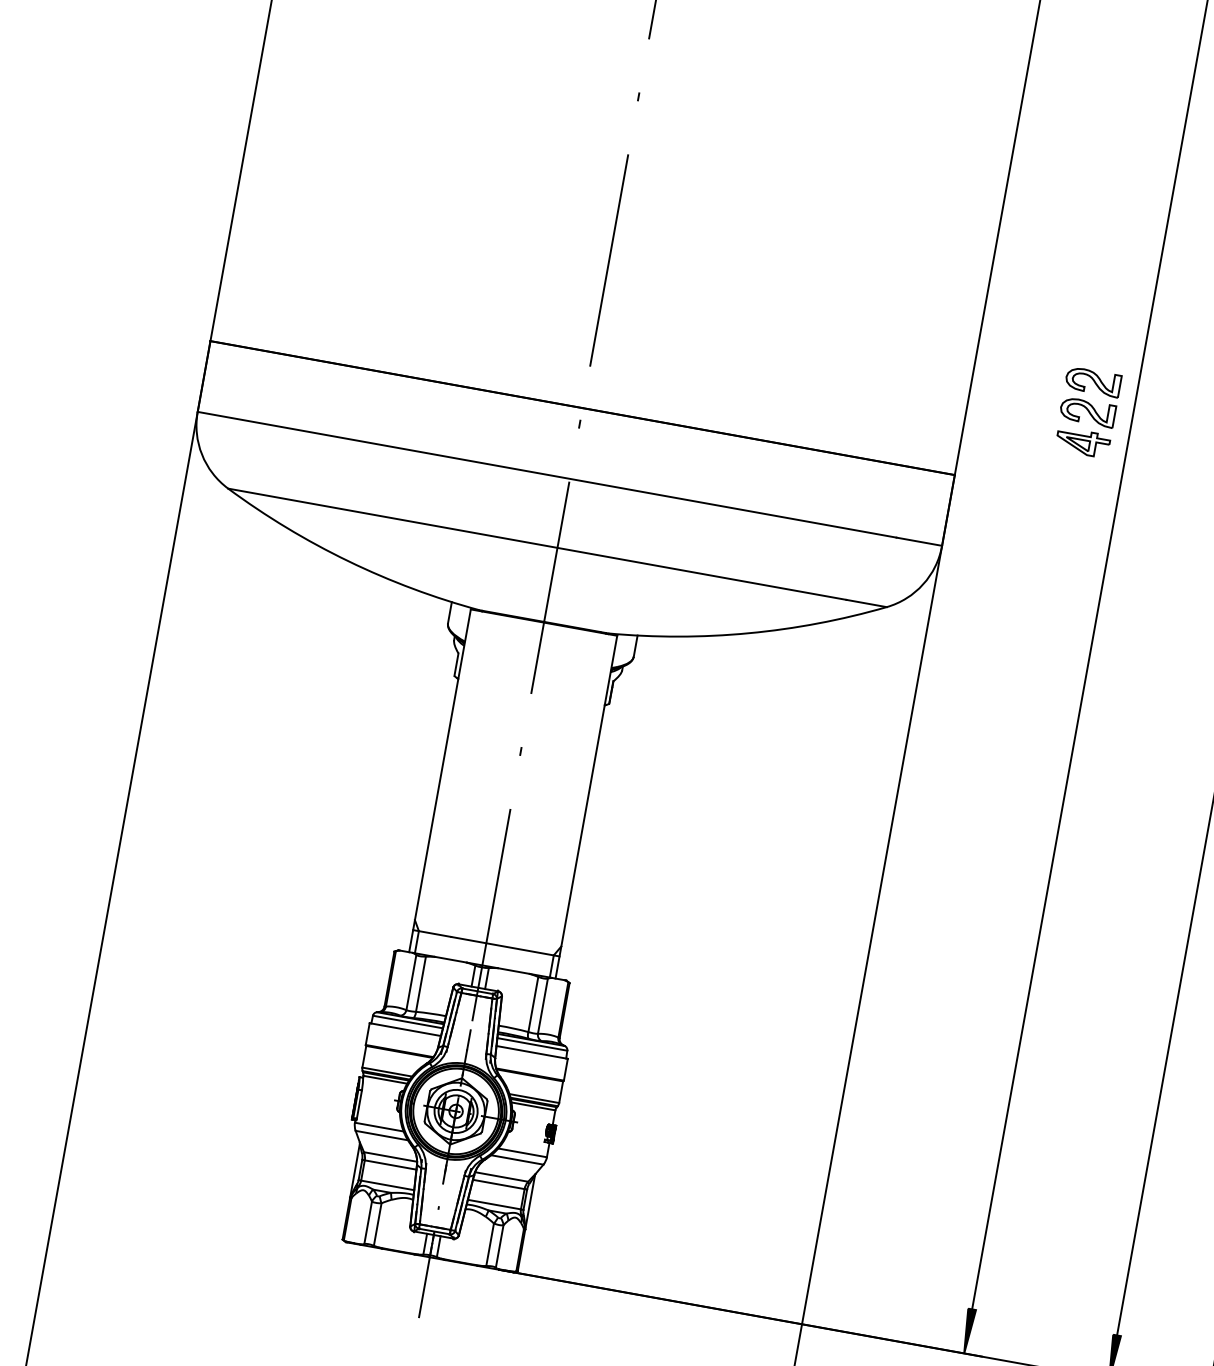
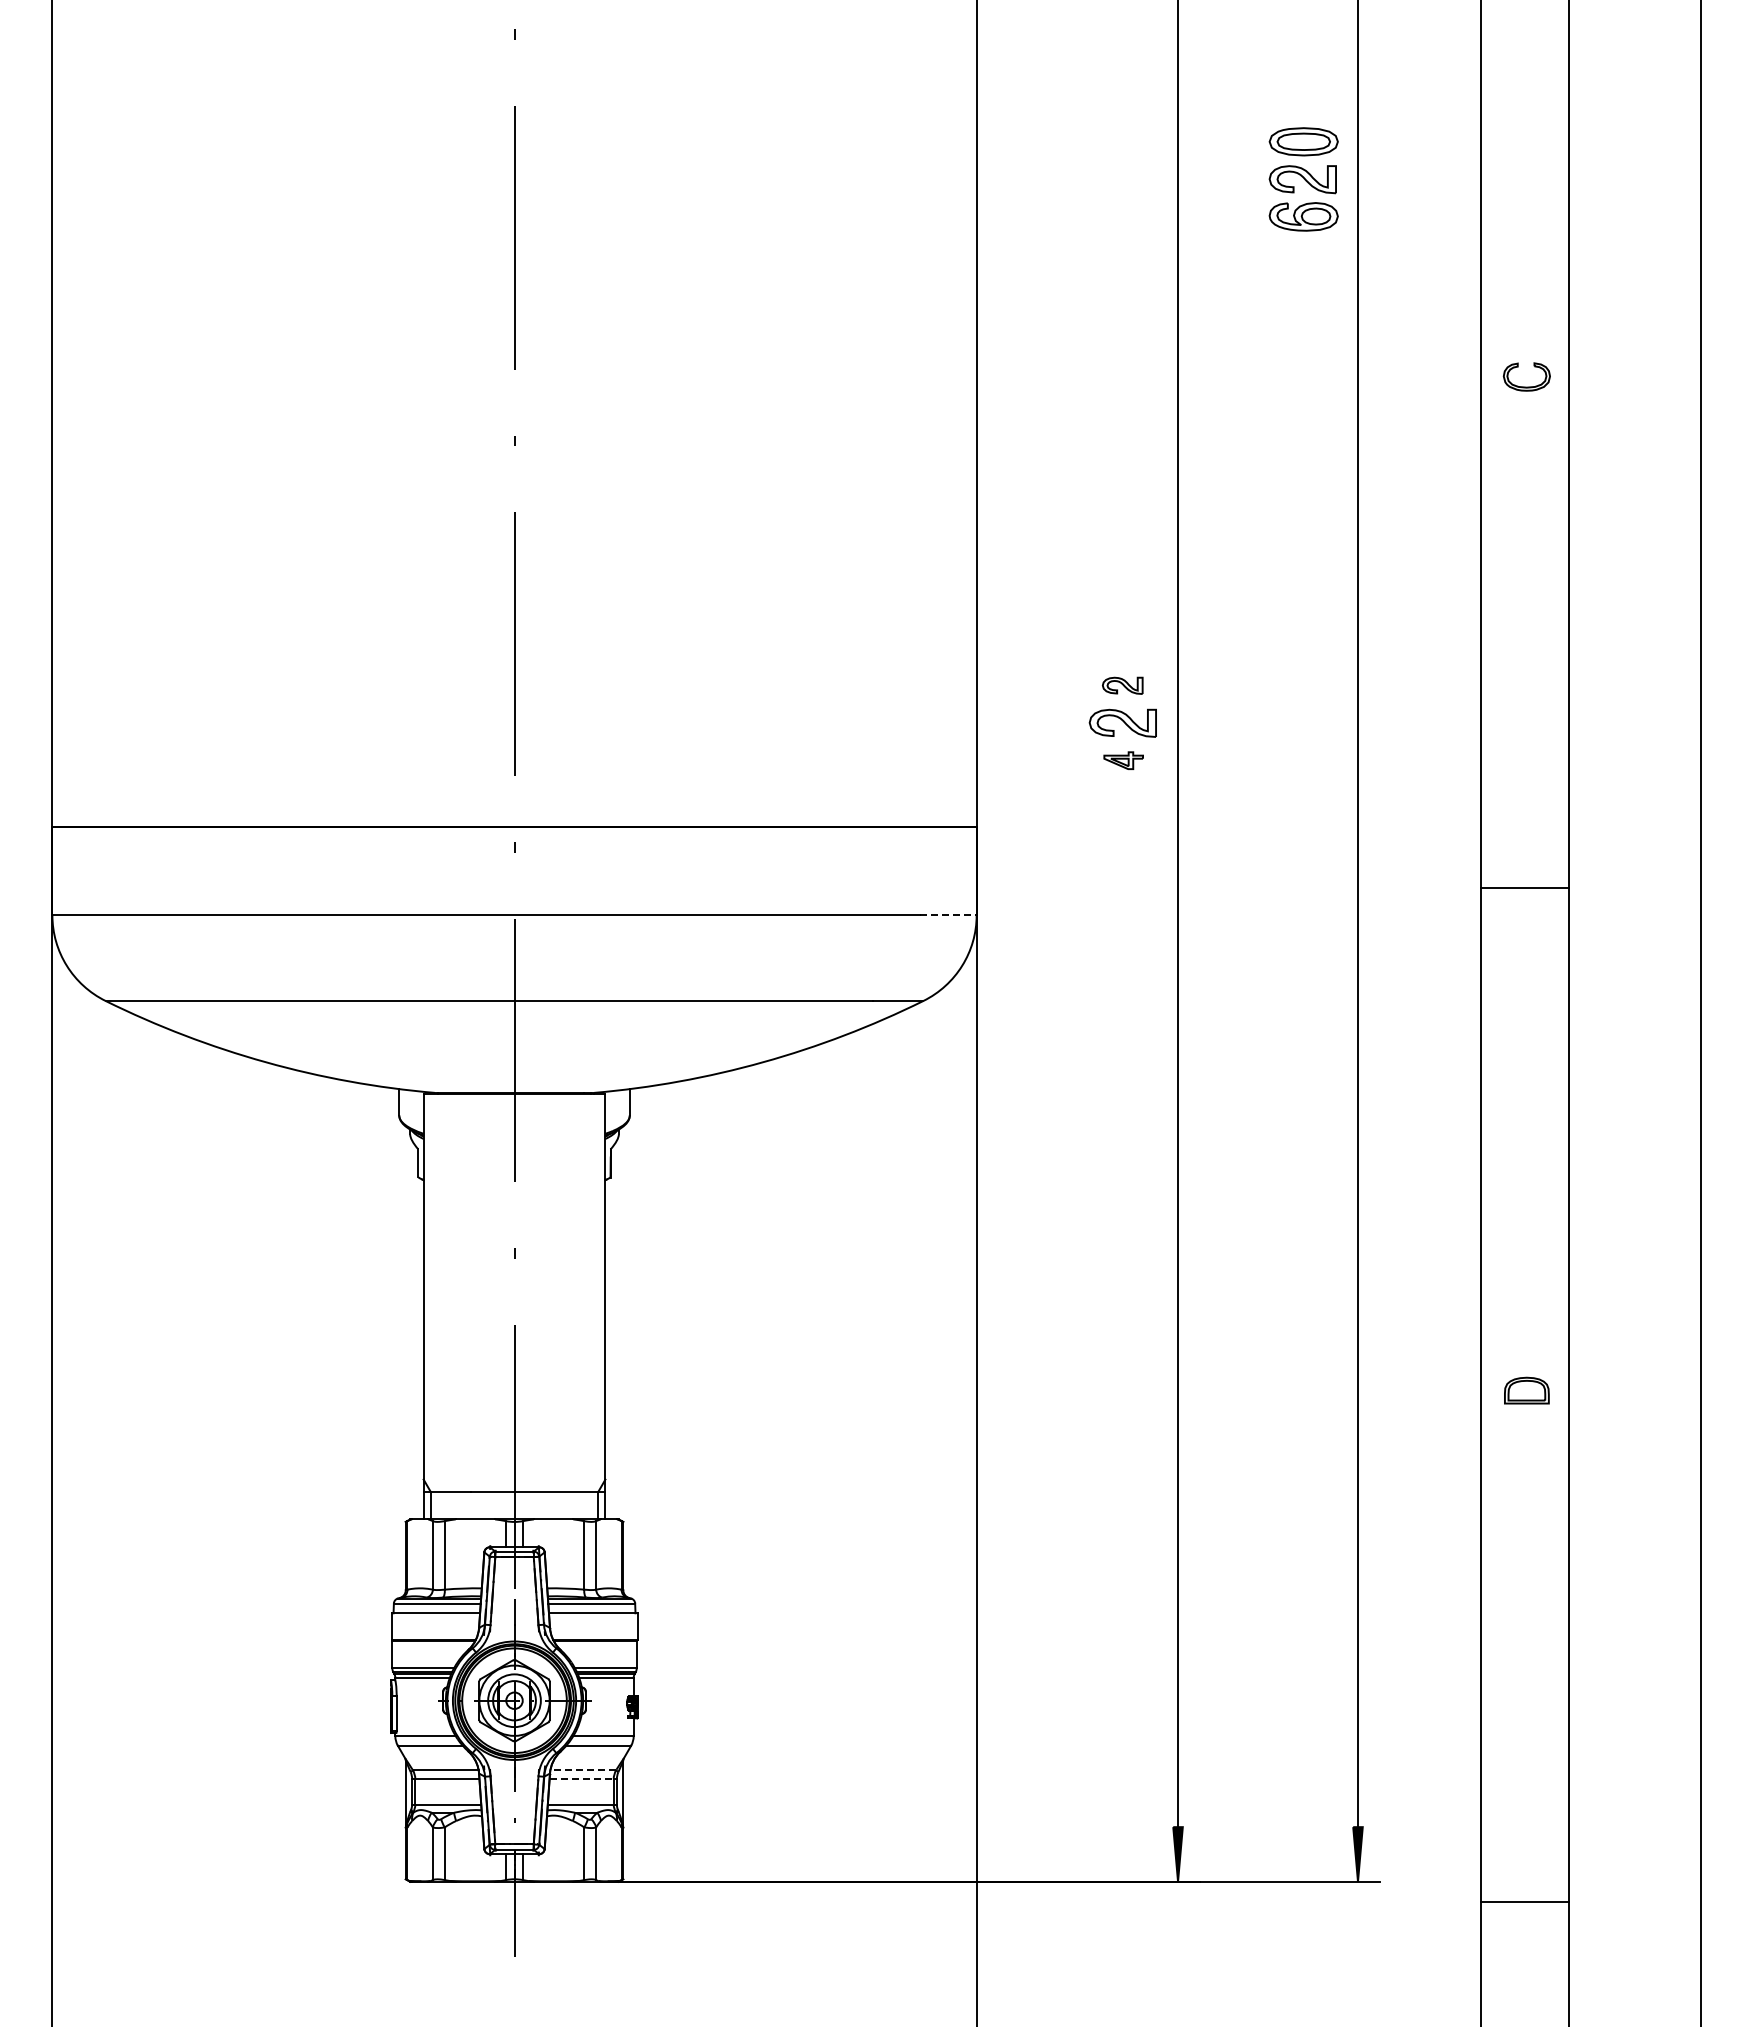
part: (1092, 381) -> (1122, 685), size x0.6
part: (1082, 442) -> (1123, 760), size x0.6
line: (919, 541) -> (948, 915), solid -> dashed
line: (501, 1176) -> (583, 1769), solid -> dashed
line: (499, 1184) -> (582, 1779), solid -> dashed

